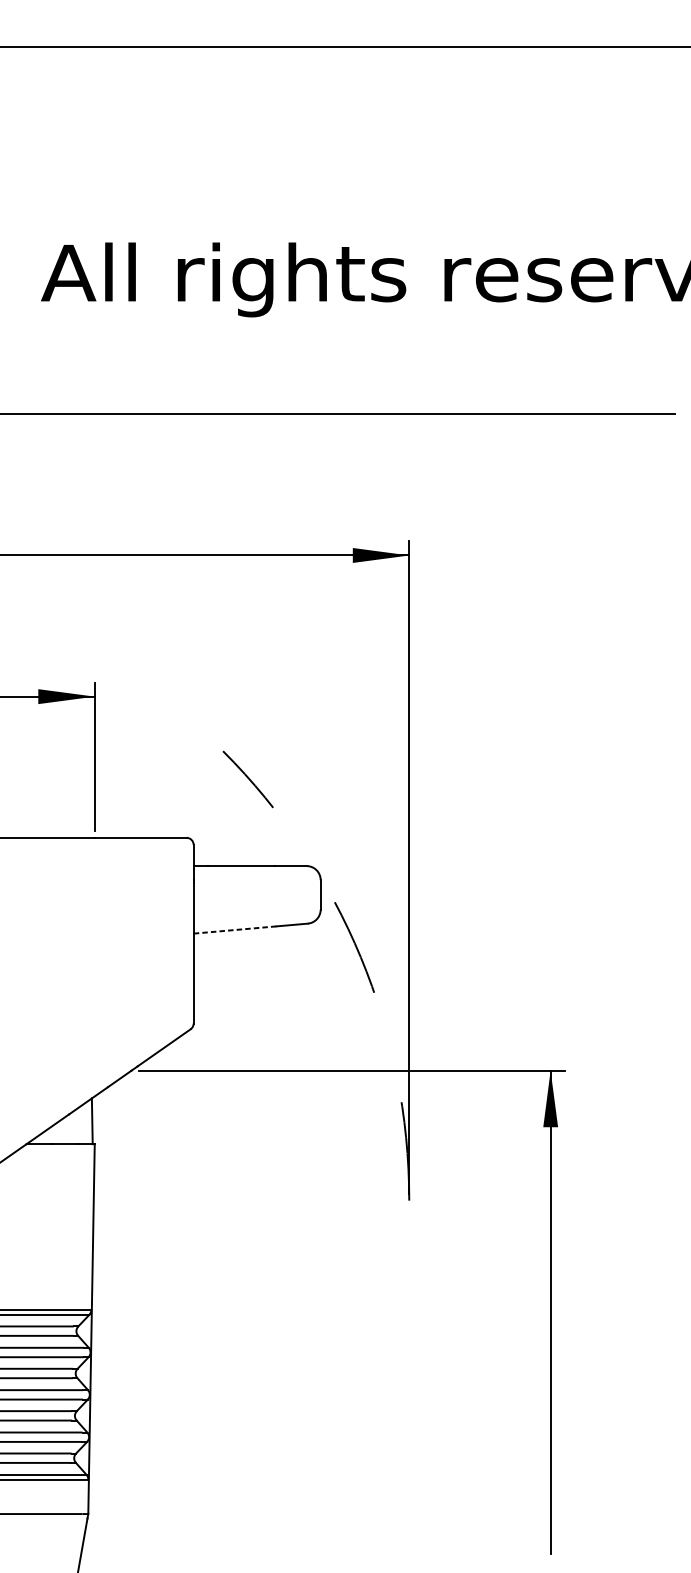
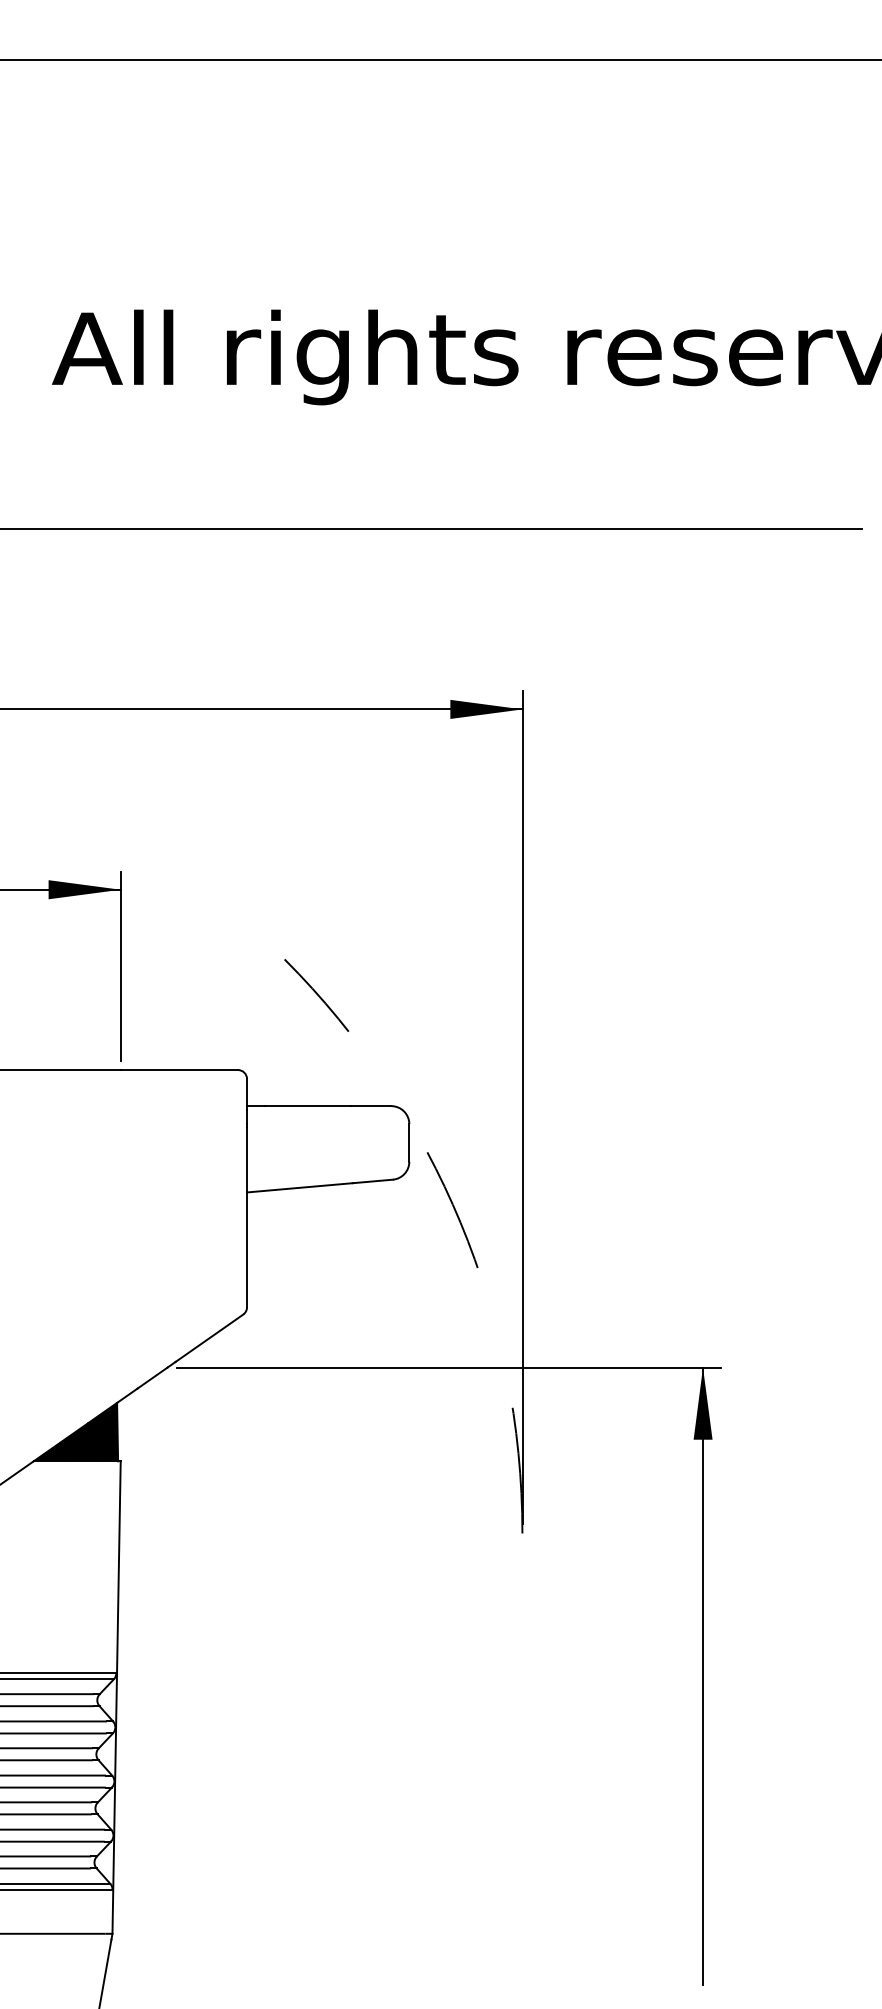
line: (234, 929) -> (299, 1187), dashed -> solid
fill: (59, 1120) -> (75, 1431), added

